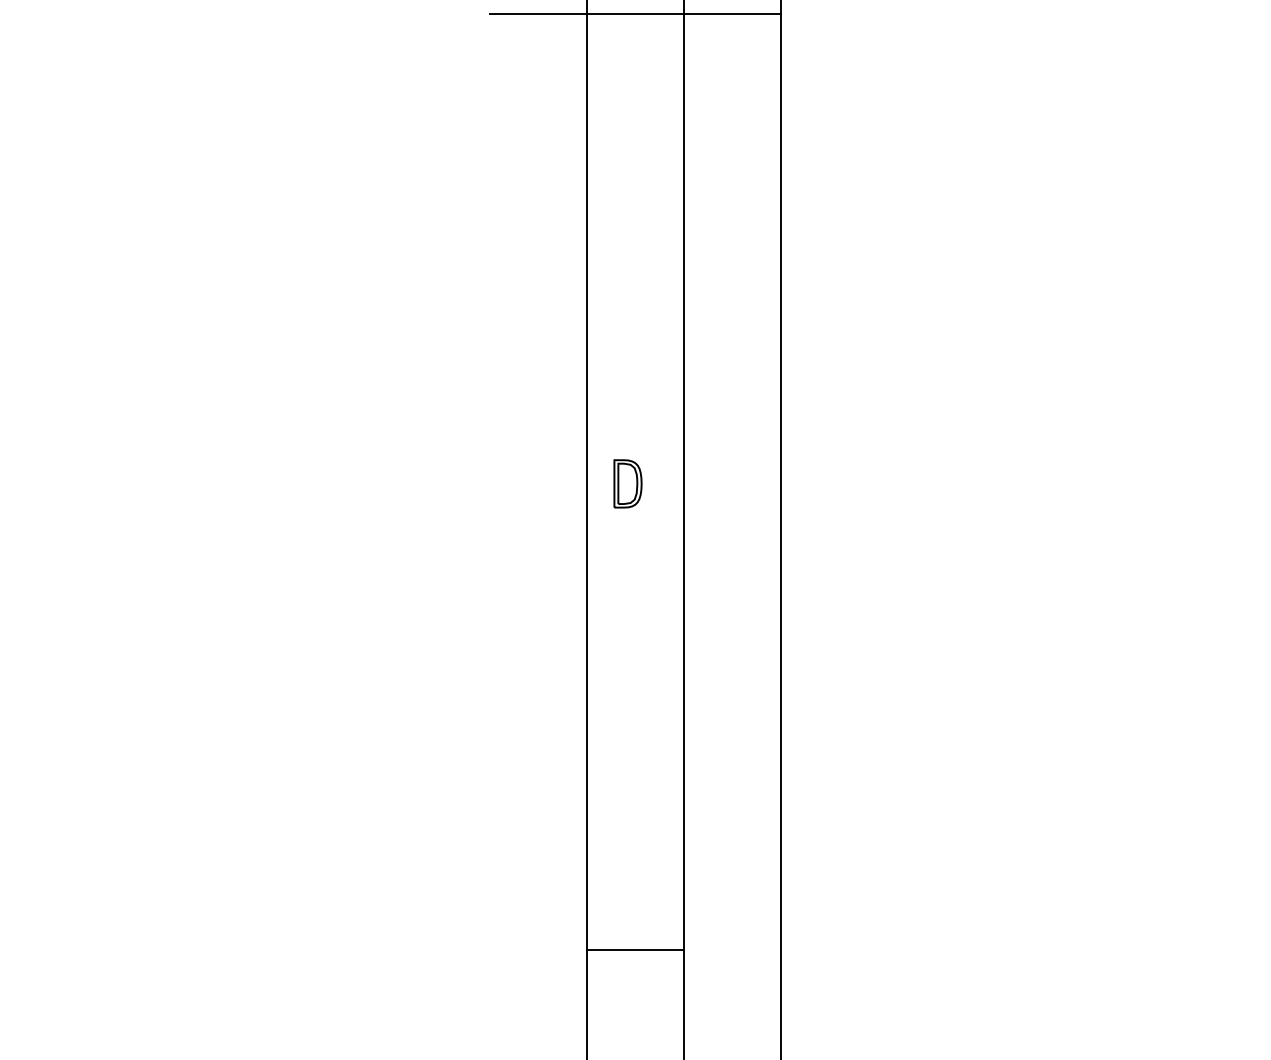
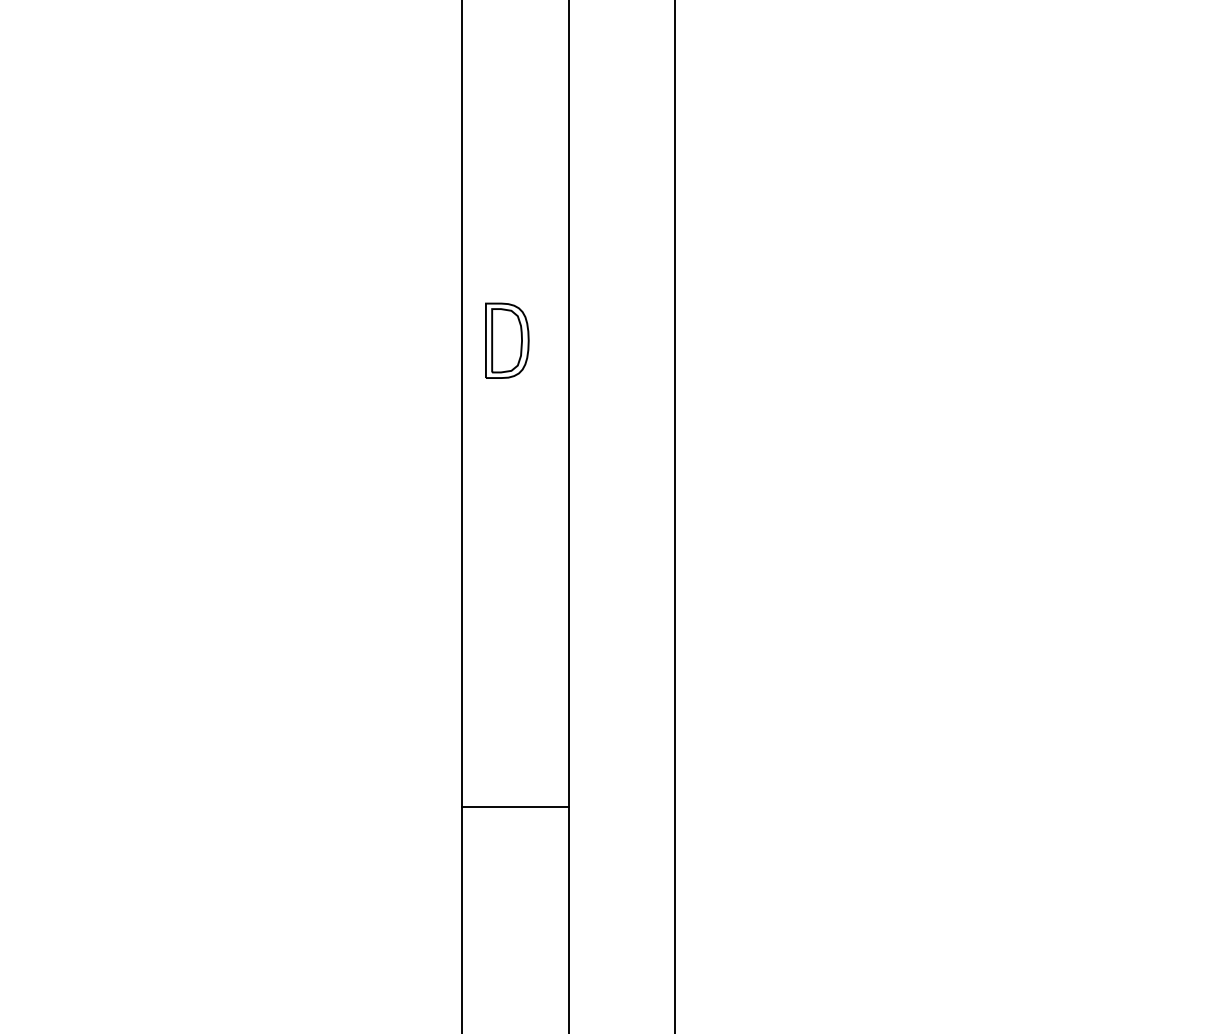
part: (627, 483) -> (506, 340), size x1.43
line: (635, 950) -> (515, 806), moved

